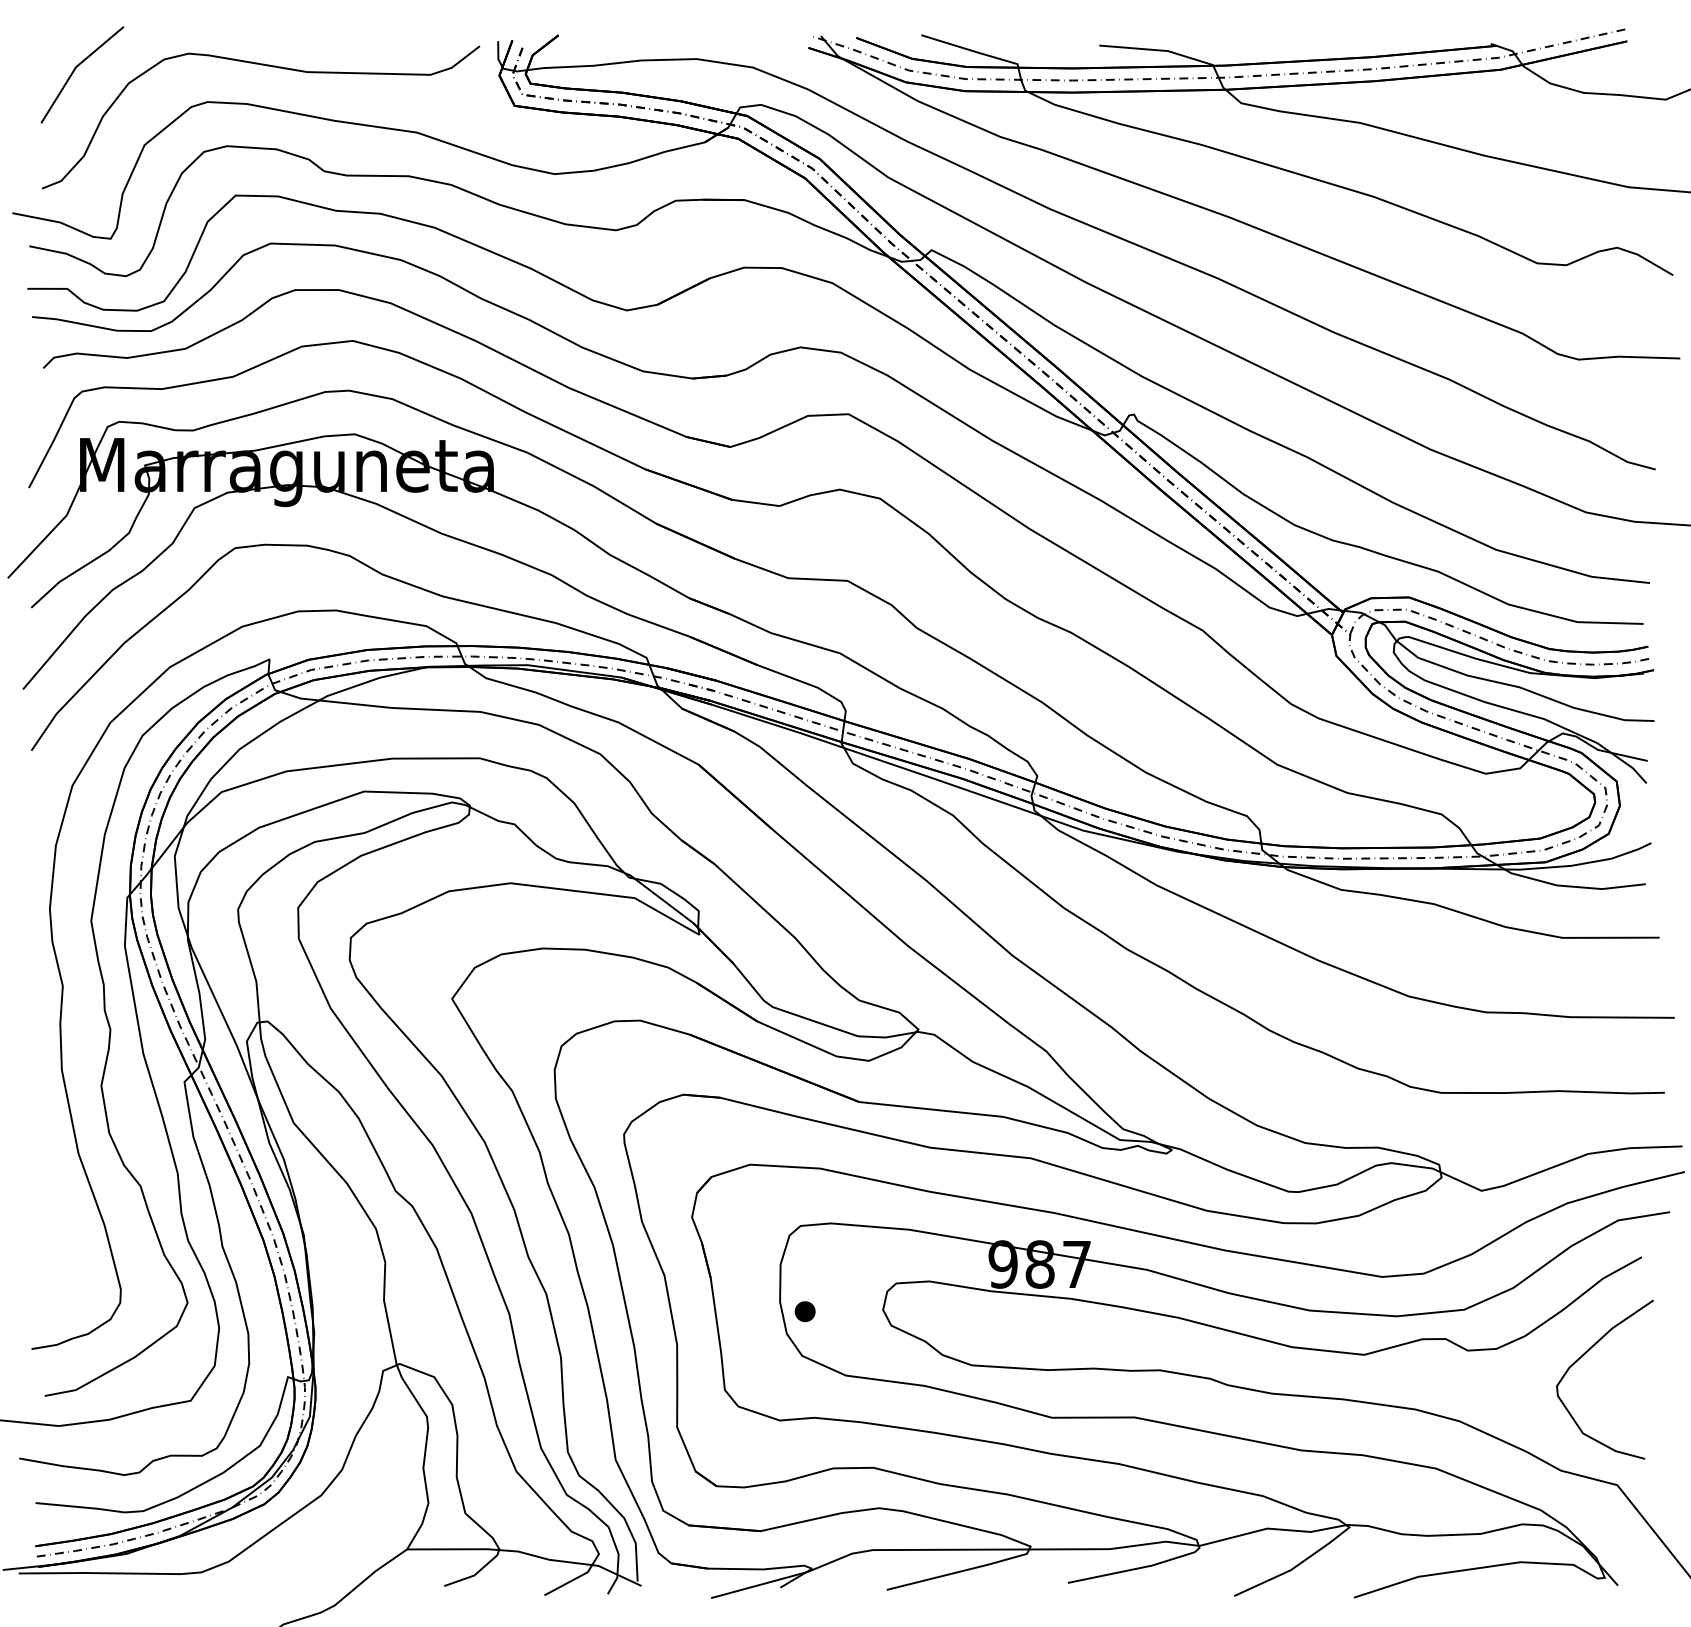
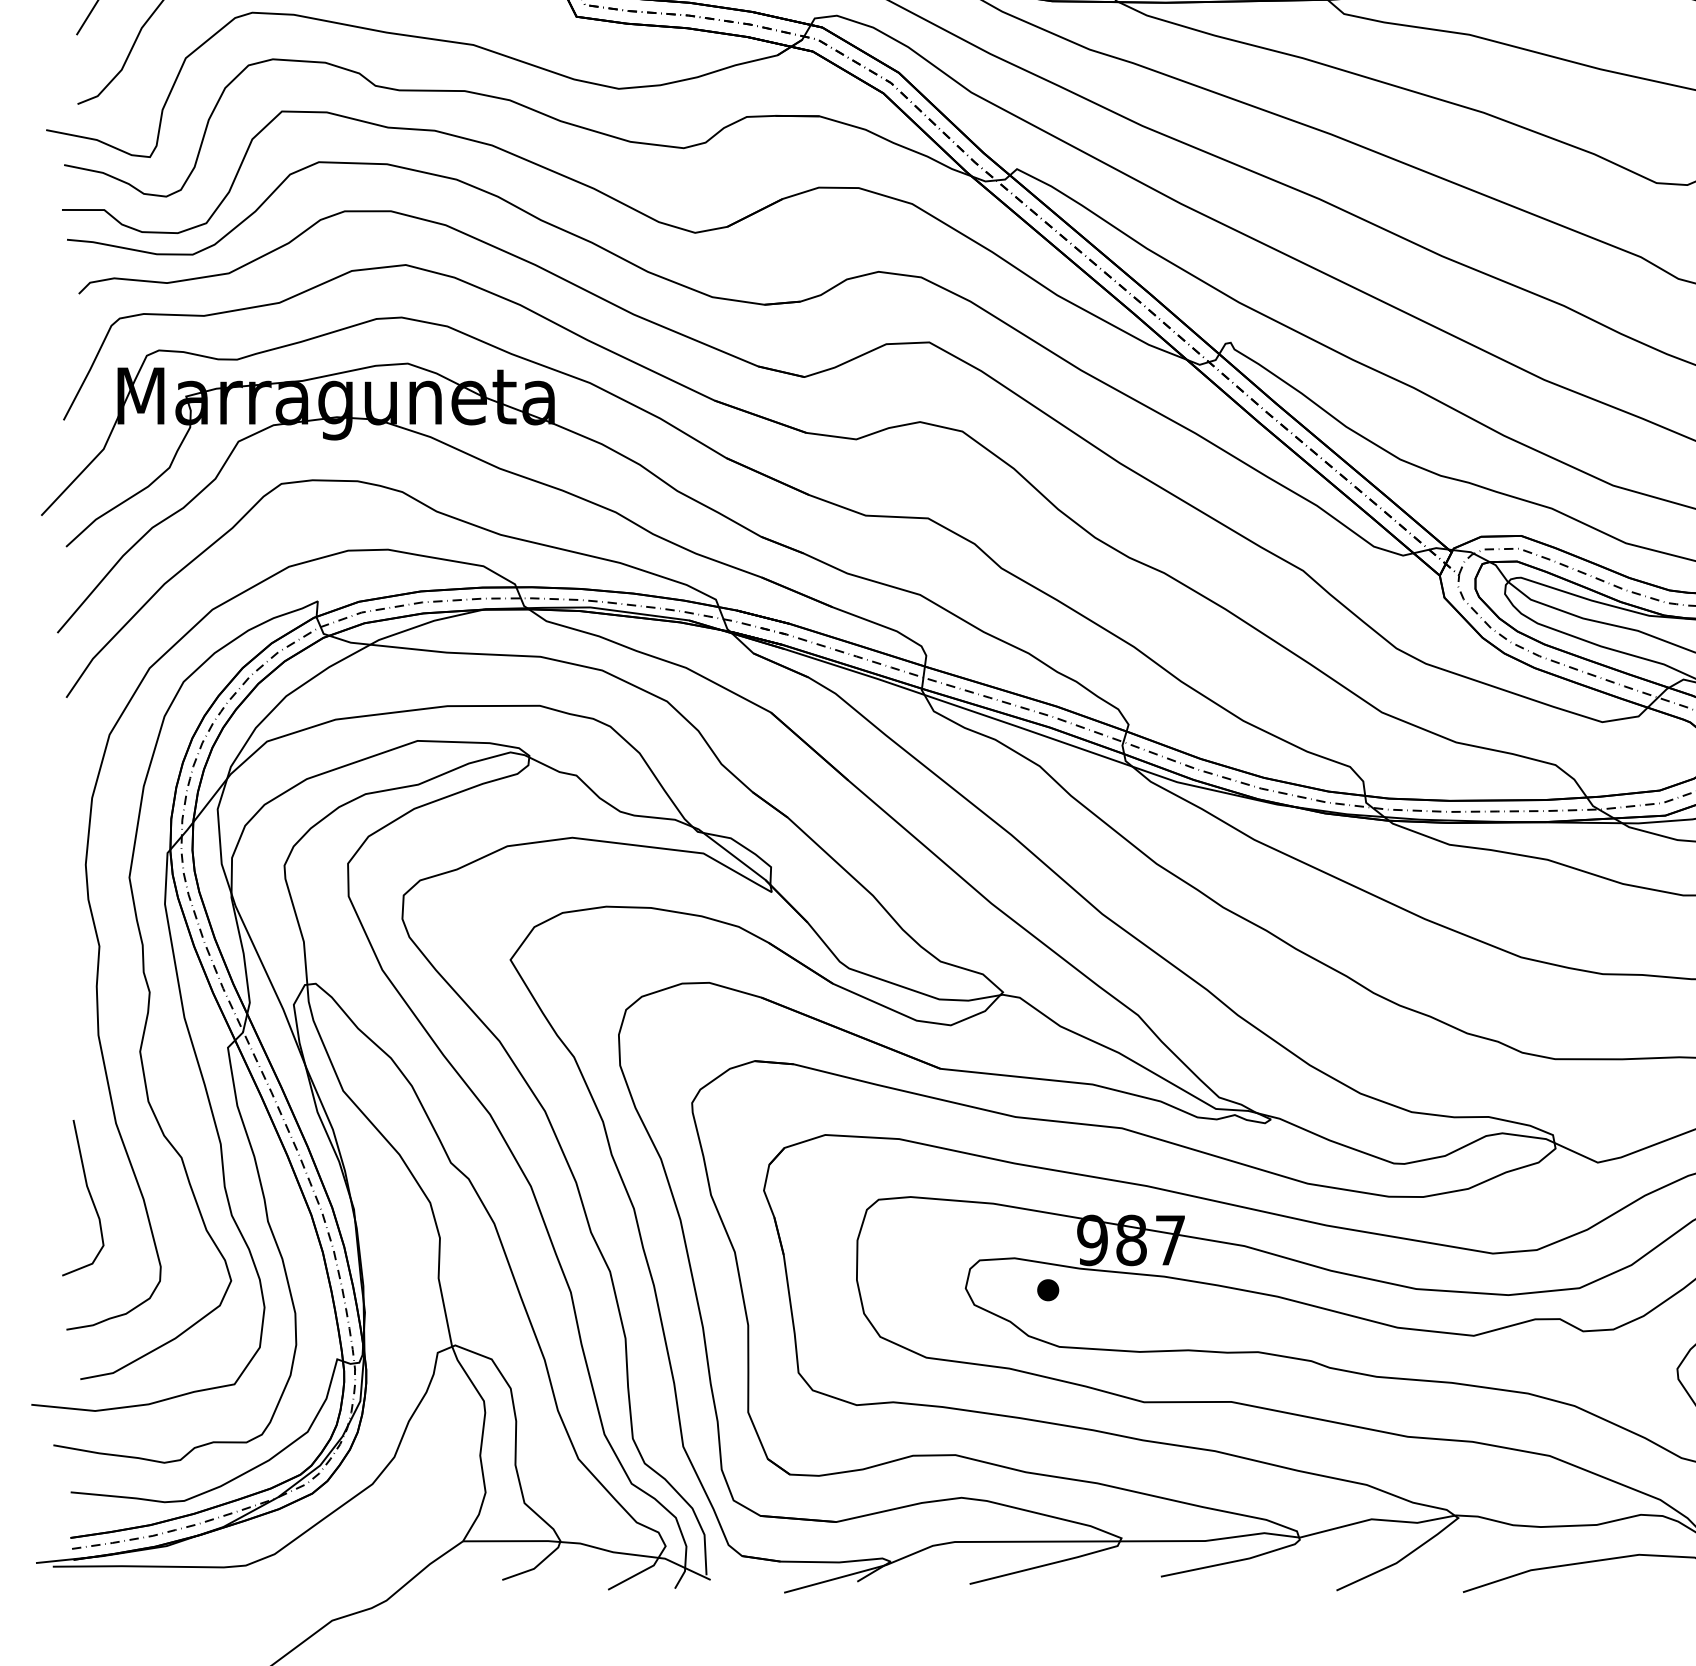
curve: (53, 1222) -> (89, 1196), added
part: (804, 1311) -> (1047, 1290), moved

